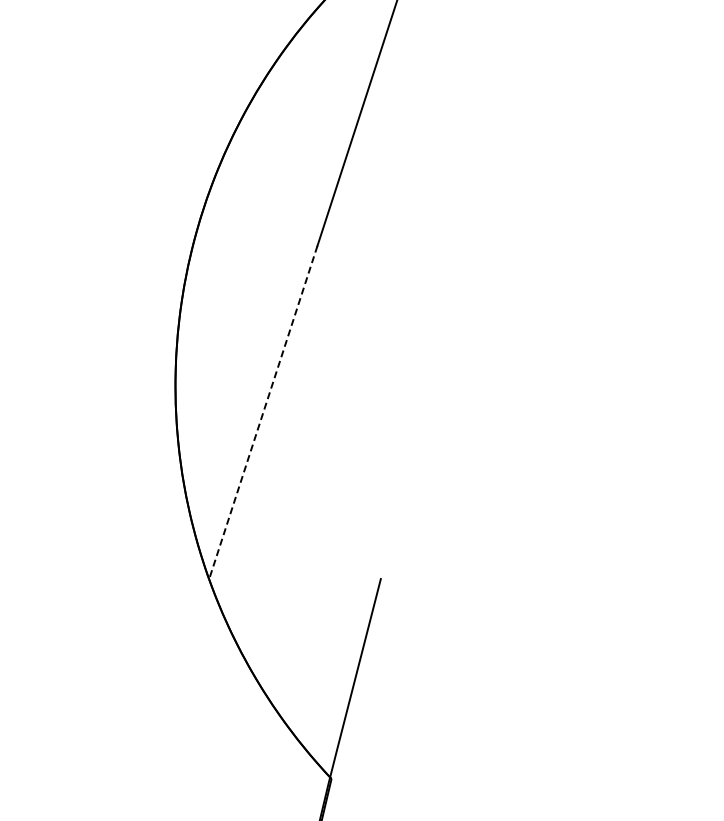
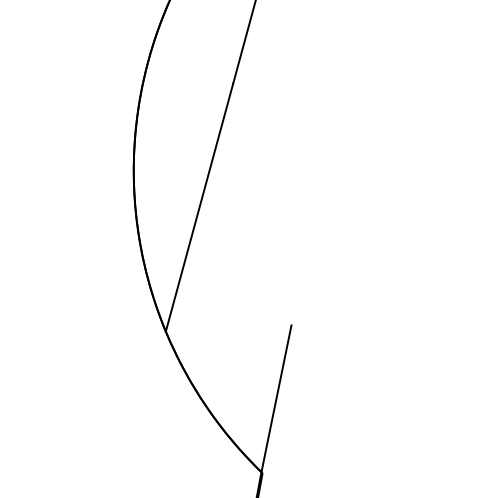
line: (263, 413) -> (199, 208), dashed -> solid

